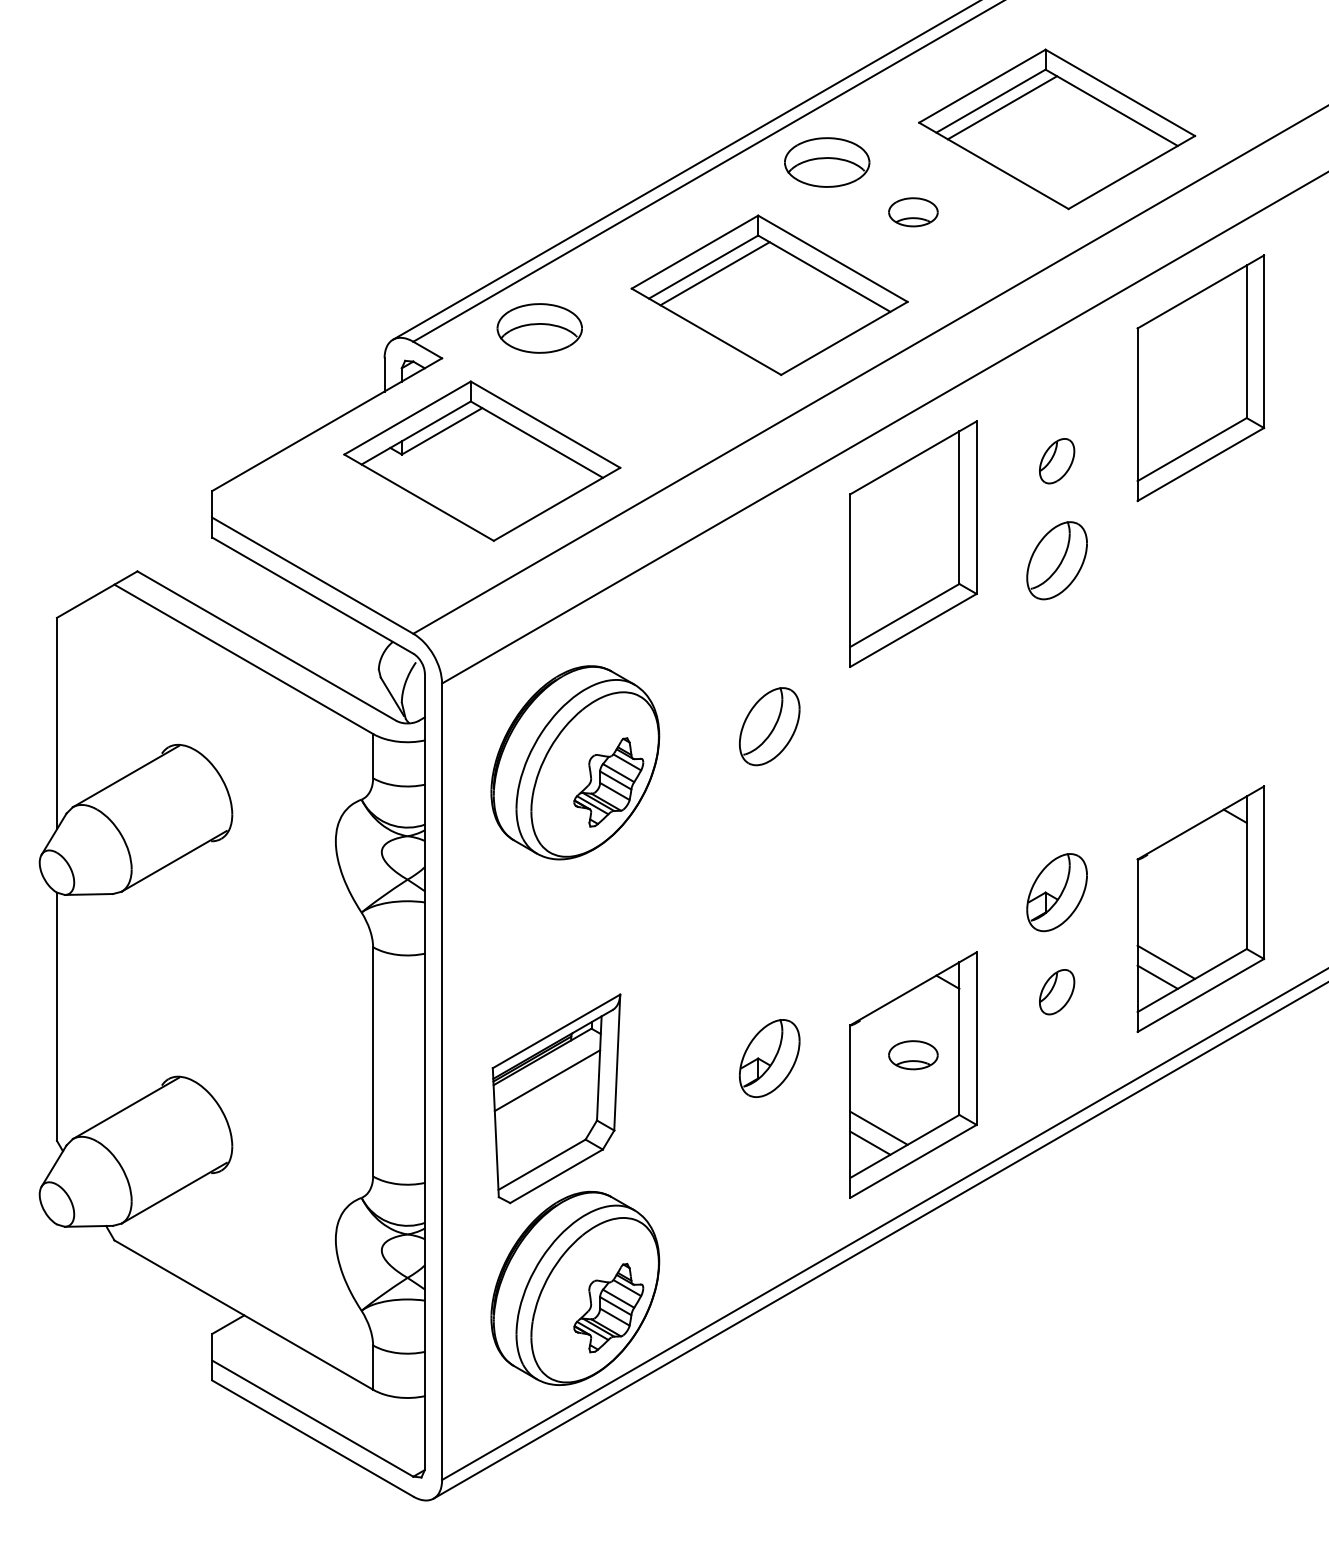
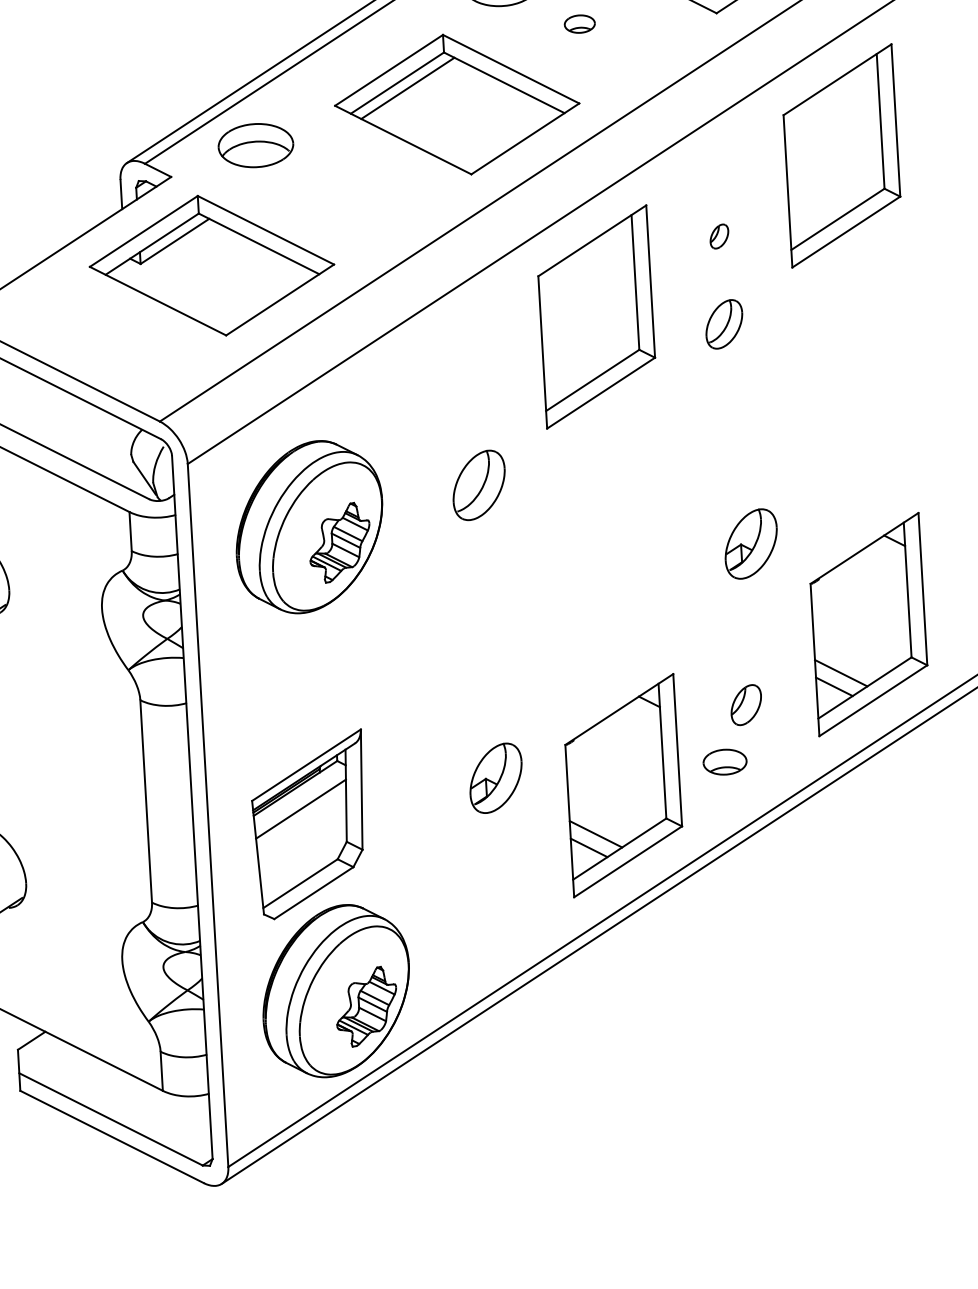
part: (913, 212) -> (579, 24), size x0.7
part: (1057, 461) -> (719, 236), size x0.6
part: (1056, 560) -> (723, 324), size x0.7
part: (1056, 892) -> (750, 543), moved
part: (913, 1055) -> (725, 762), moved

